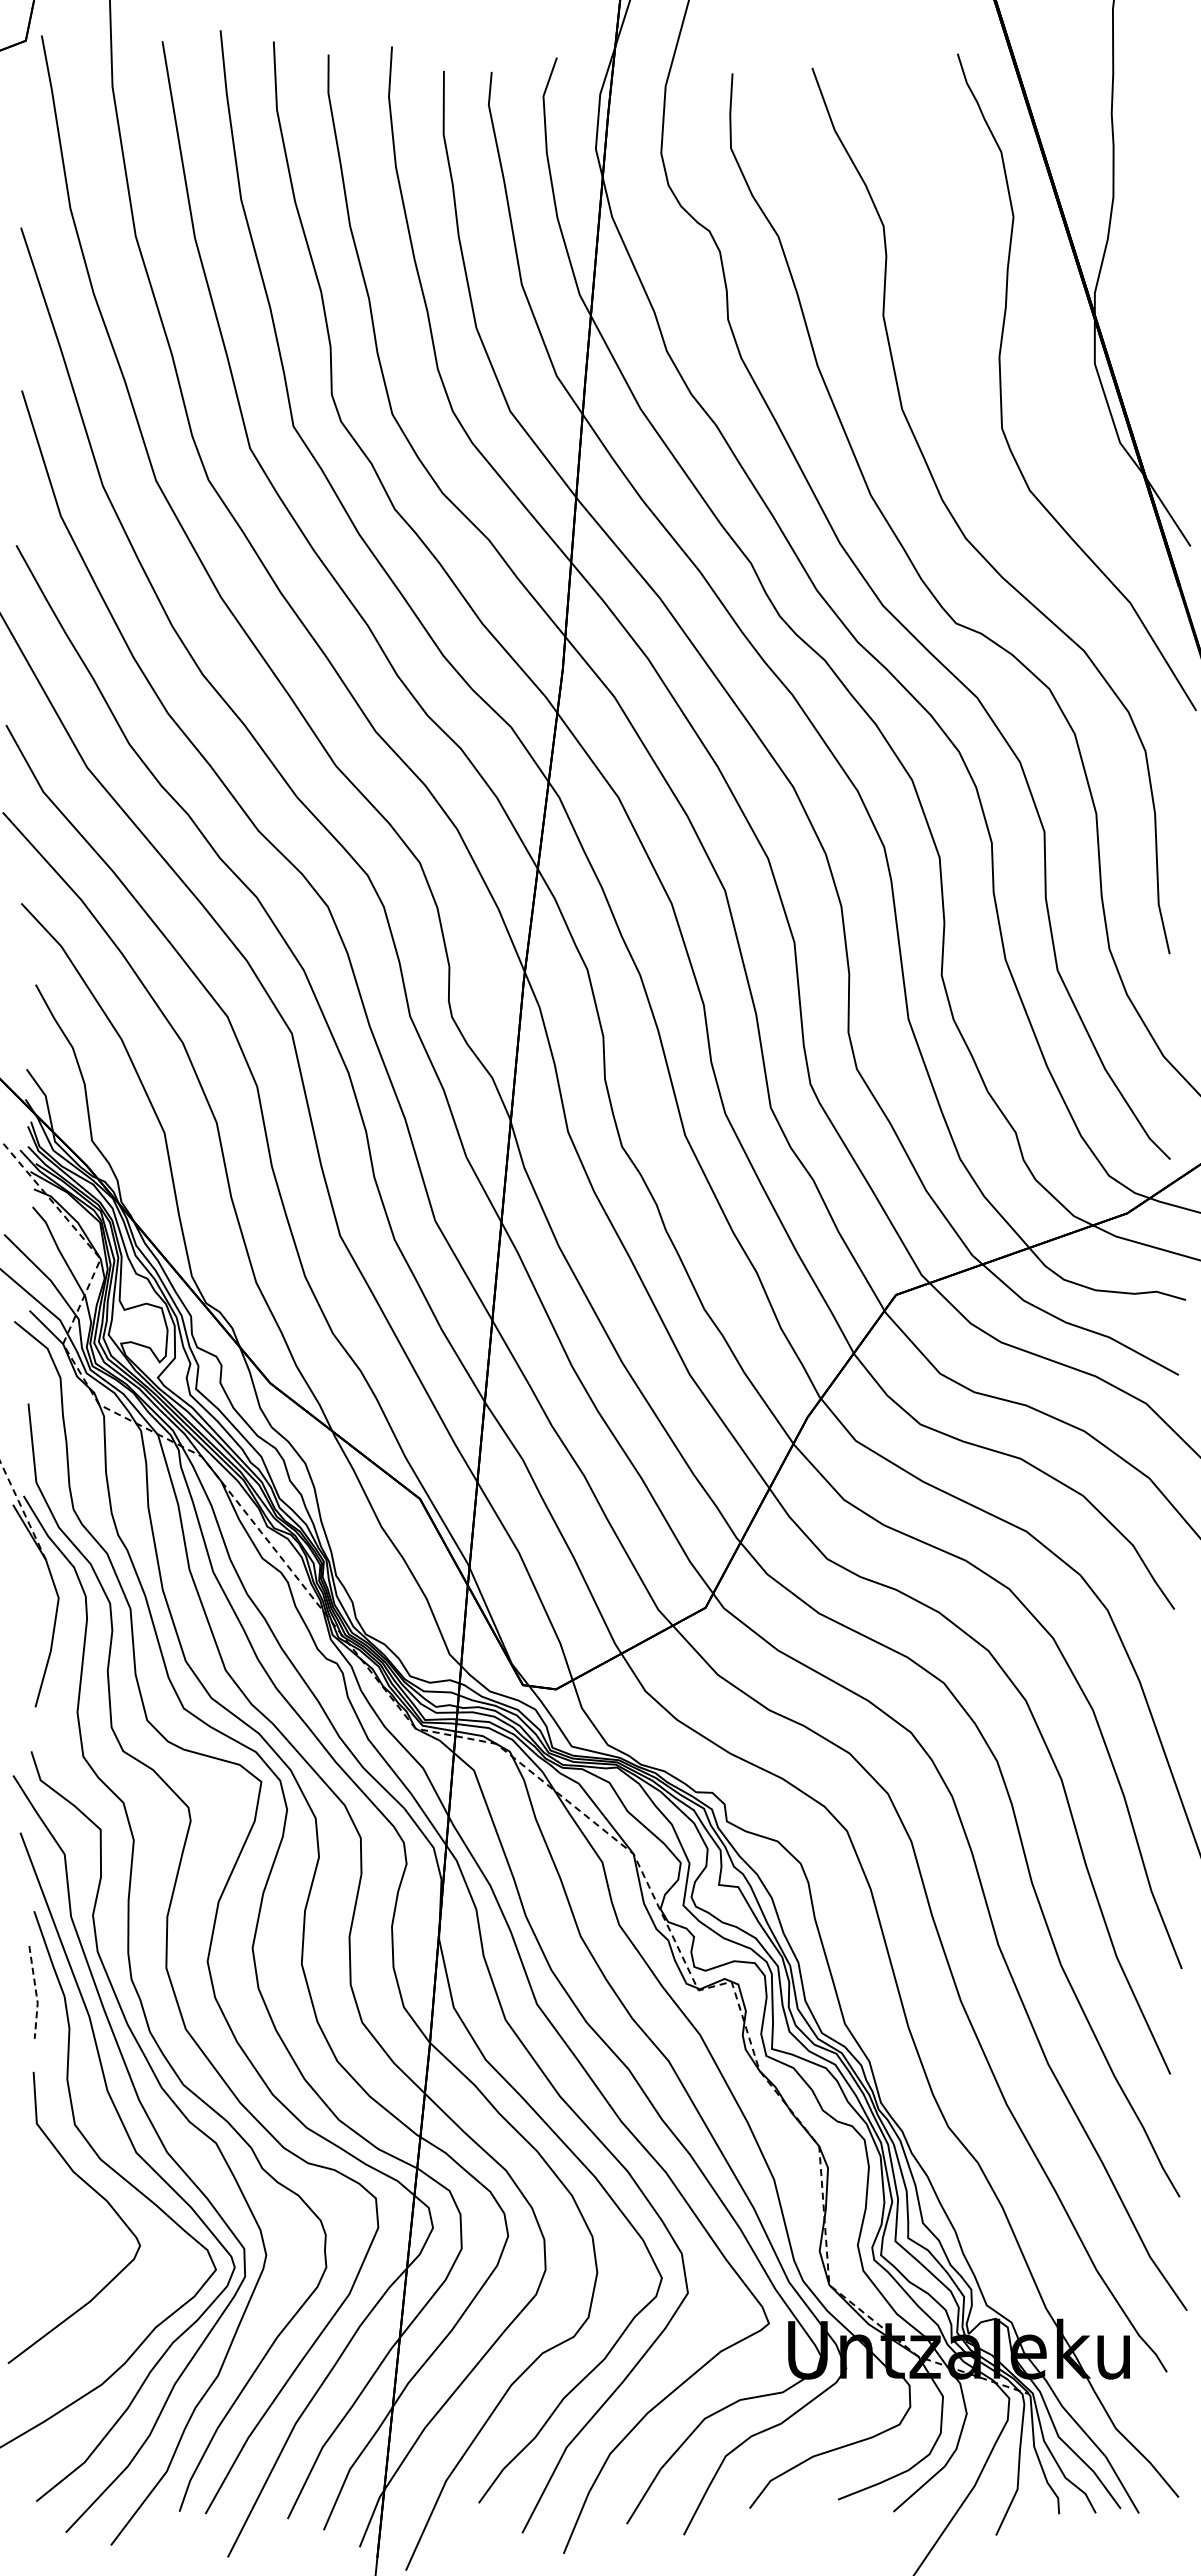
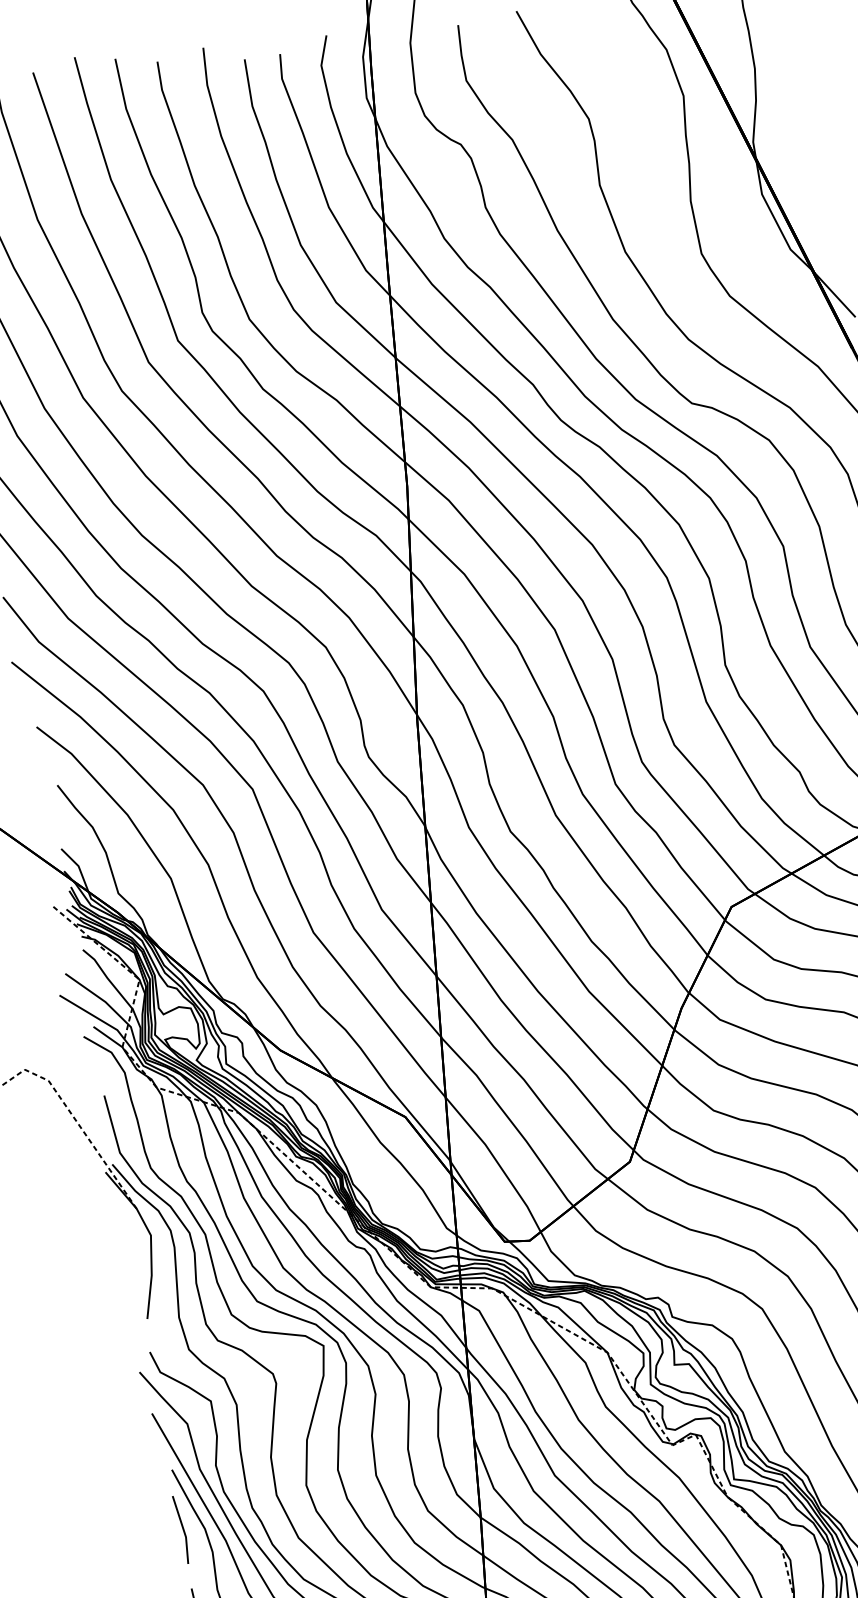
line: (36, 1993) -> (183, 1530), dashed -> solid

